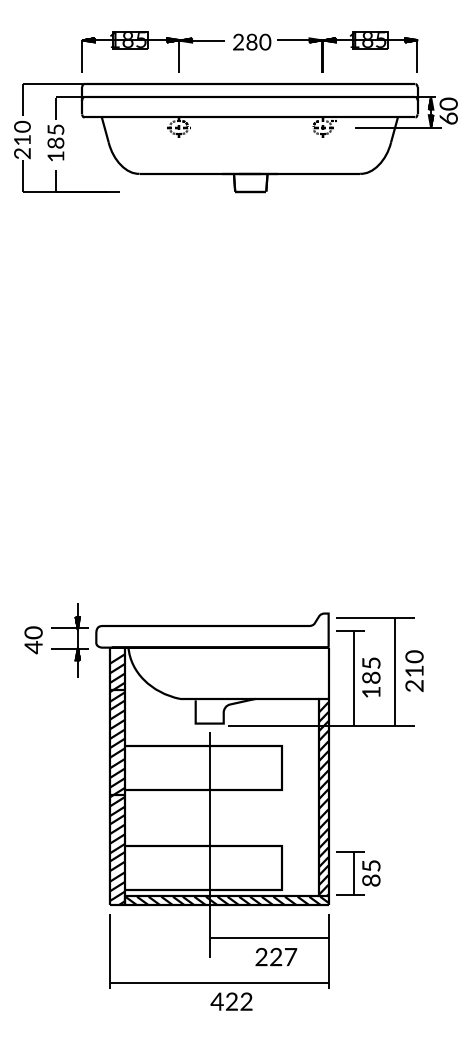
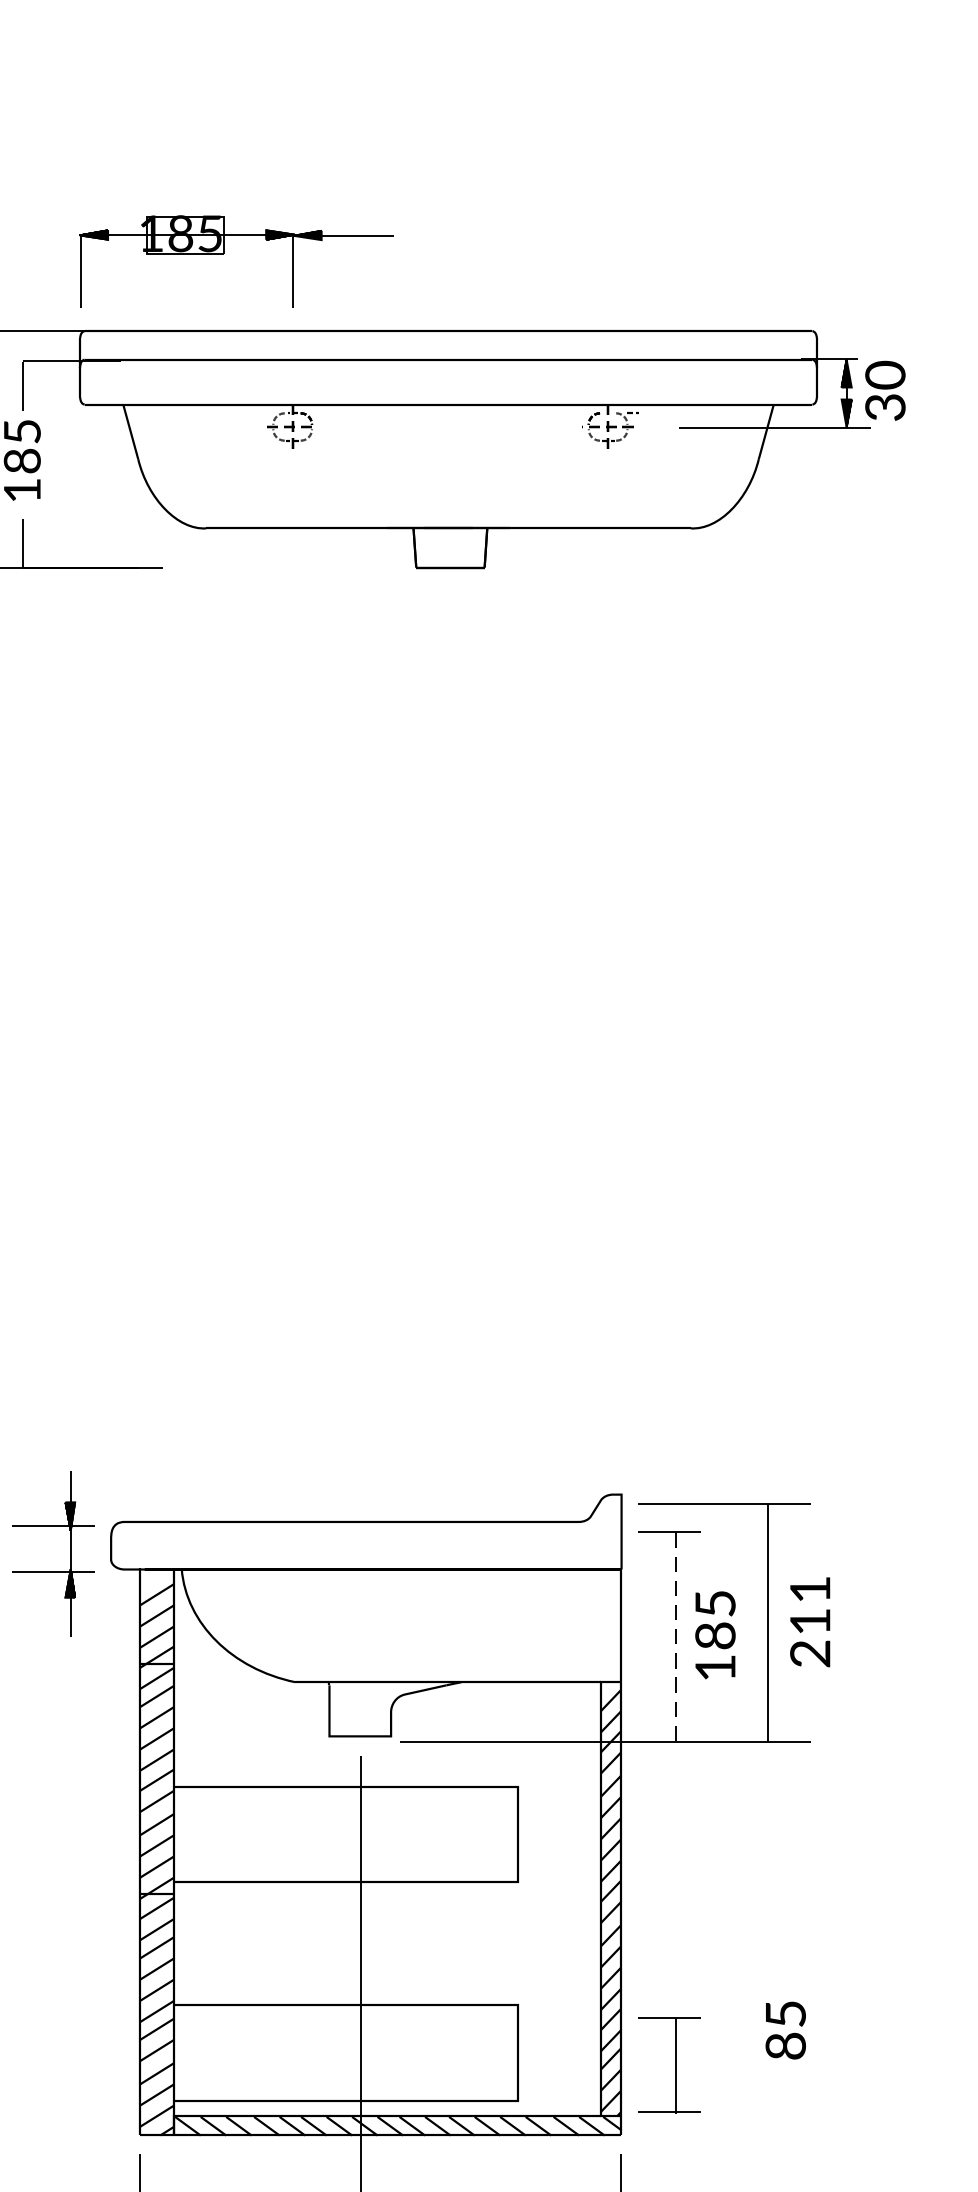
part: (325, 51) -> (614, 259), removed
text: (448, 118) -> (884, 406), 60 -> 30
text: (414, 656) -> (810, 1588), 210 -> 211
line: (353, 678) -> (676, 1637), solid -> dashed
text: (371, 873) -> (786, 2030), moved

